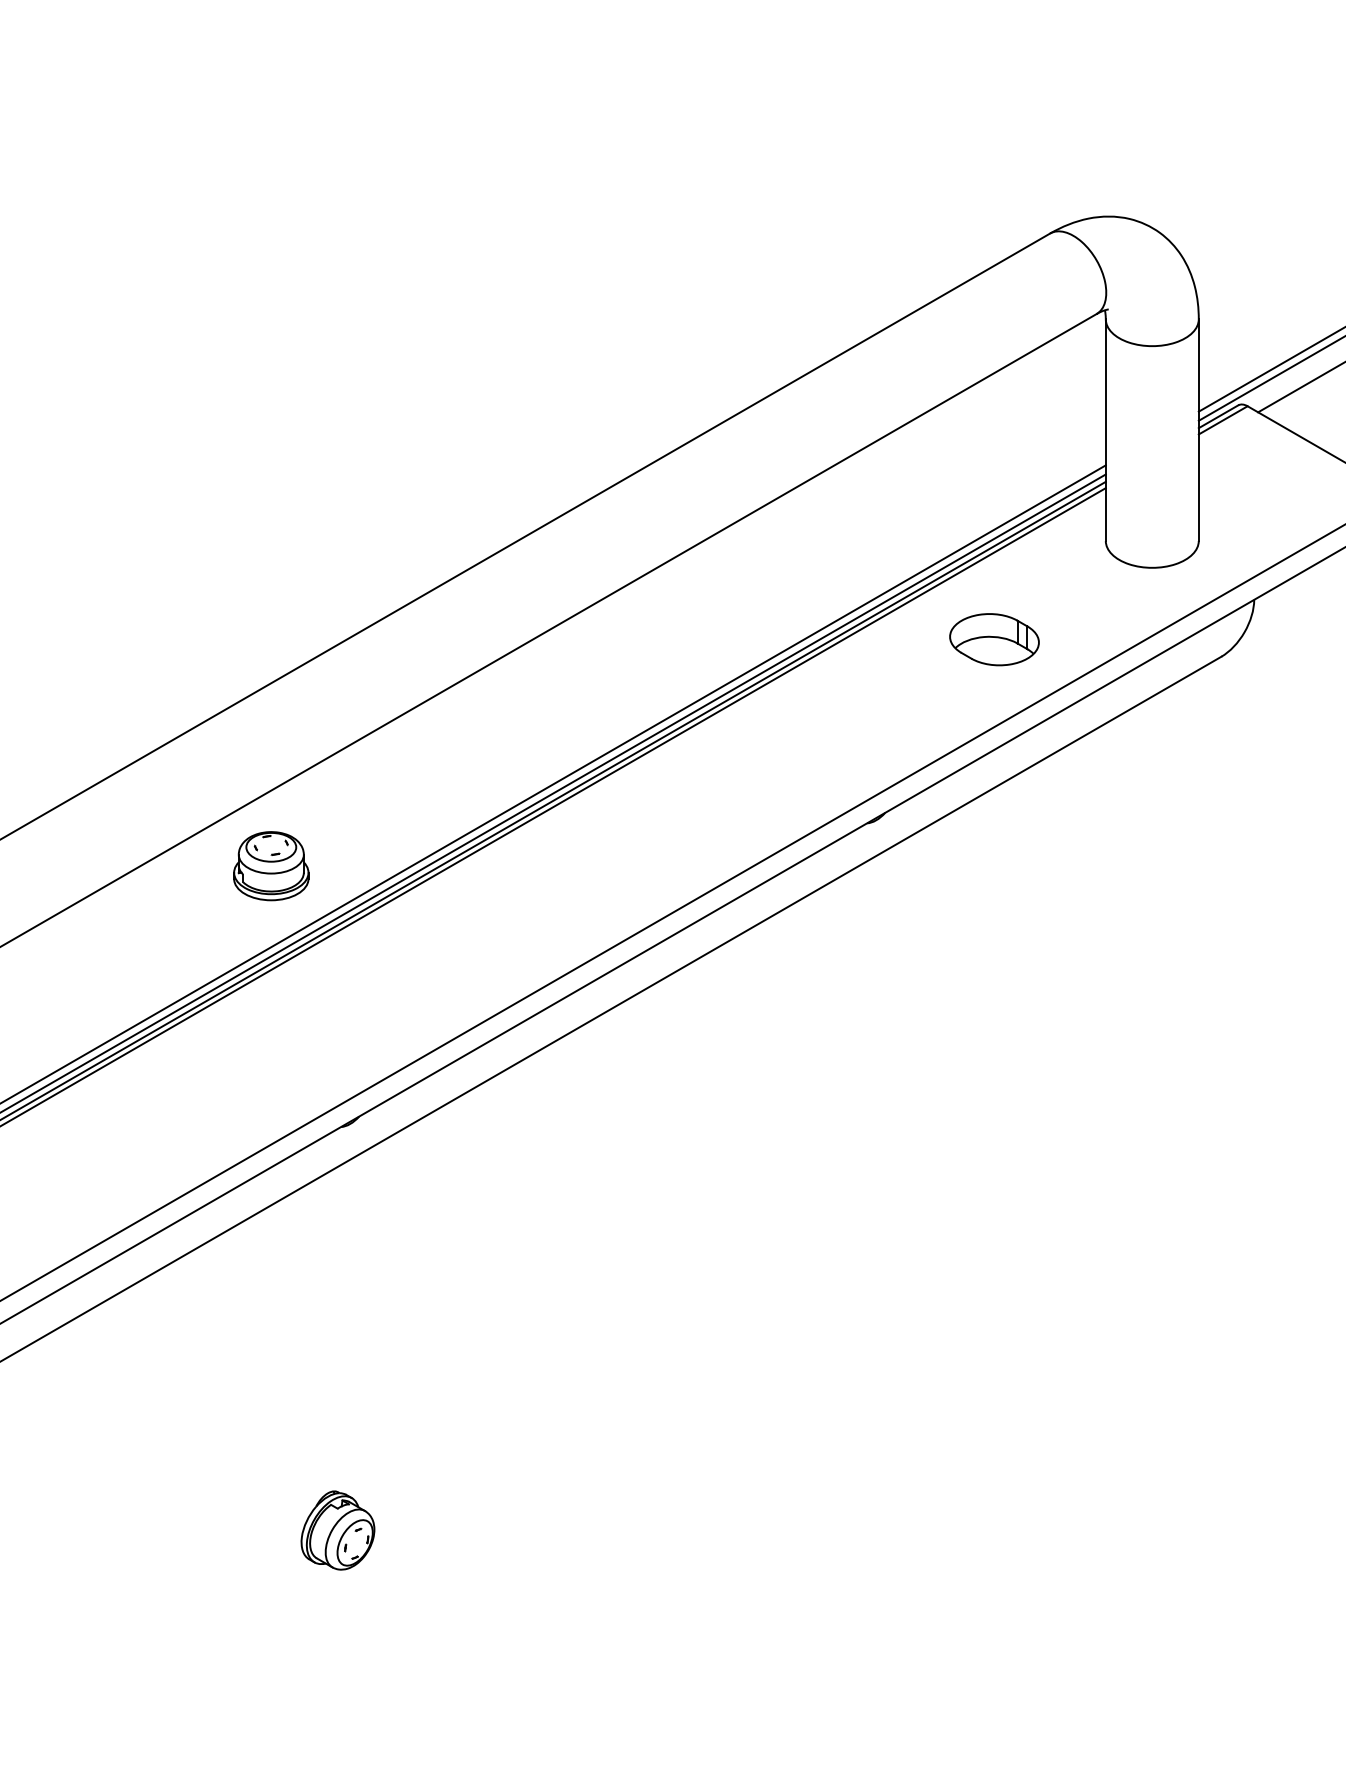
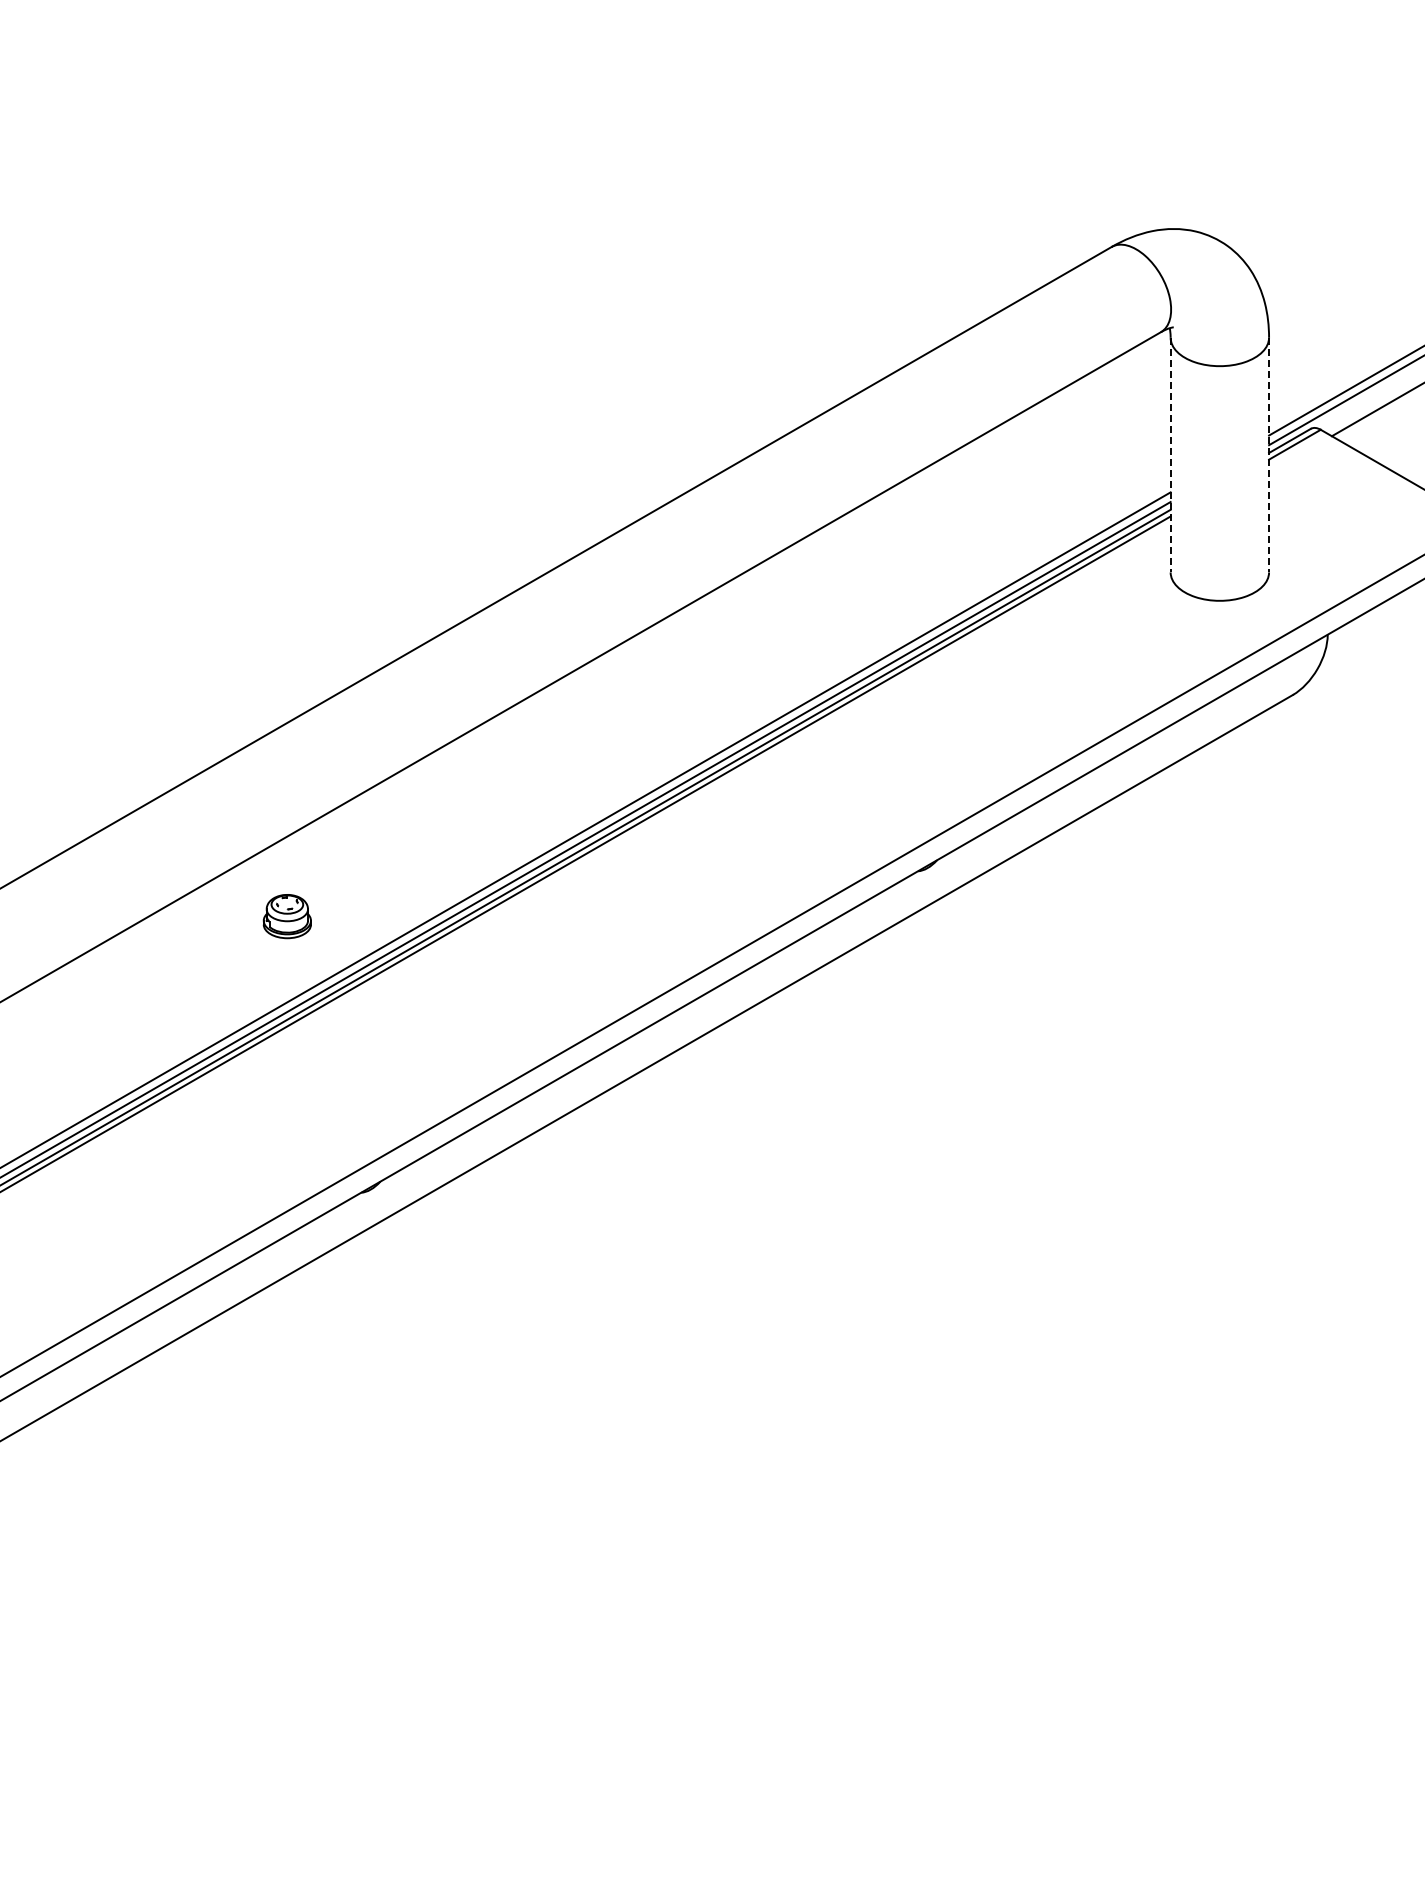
line: (1105, 430) -> (1170, 455), solid -> dashed
line: (1199, 430) -> (1269, 455), solid -> dashed
part: (994, 639) -> (1052, 676), removed
part: (271, 866) -> (287, 916), size x0.6
part: (337, 1530) -> (357, 1619), removed

